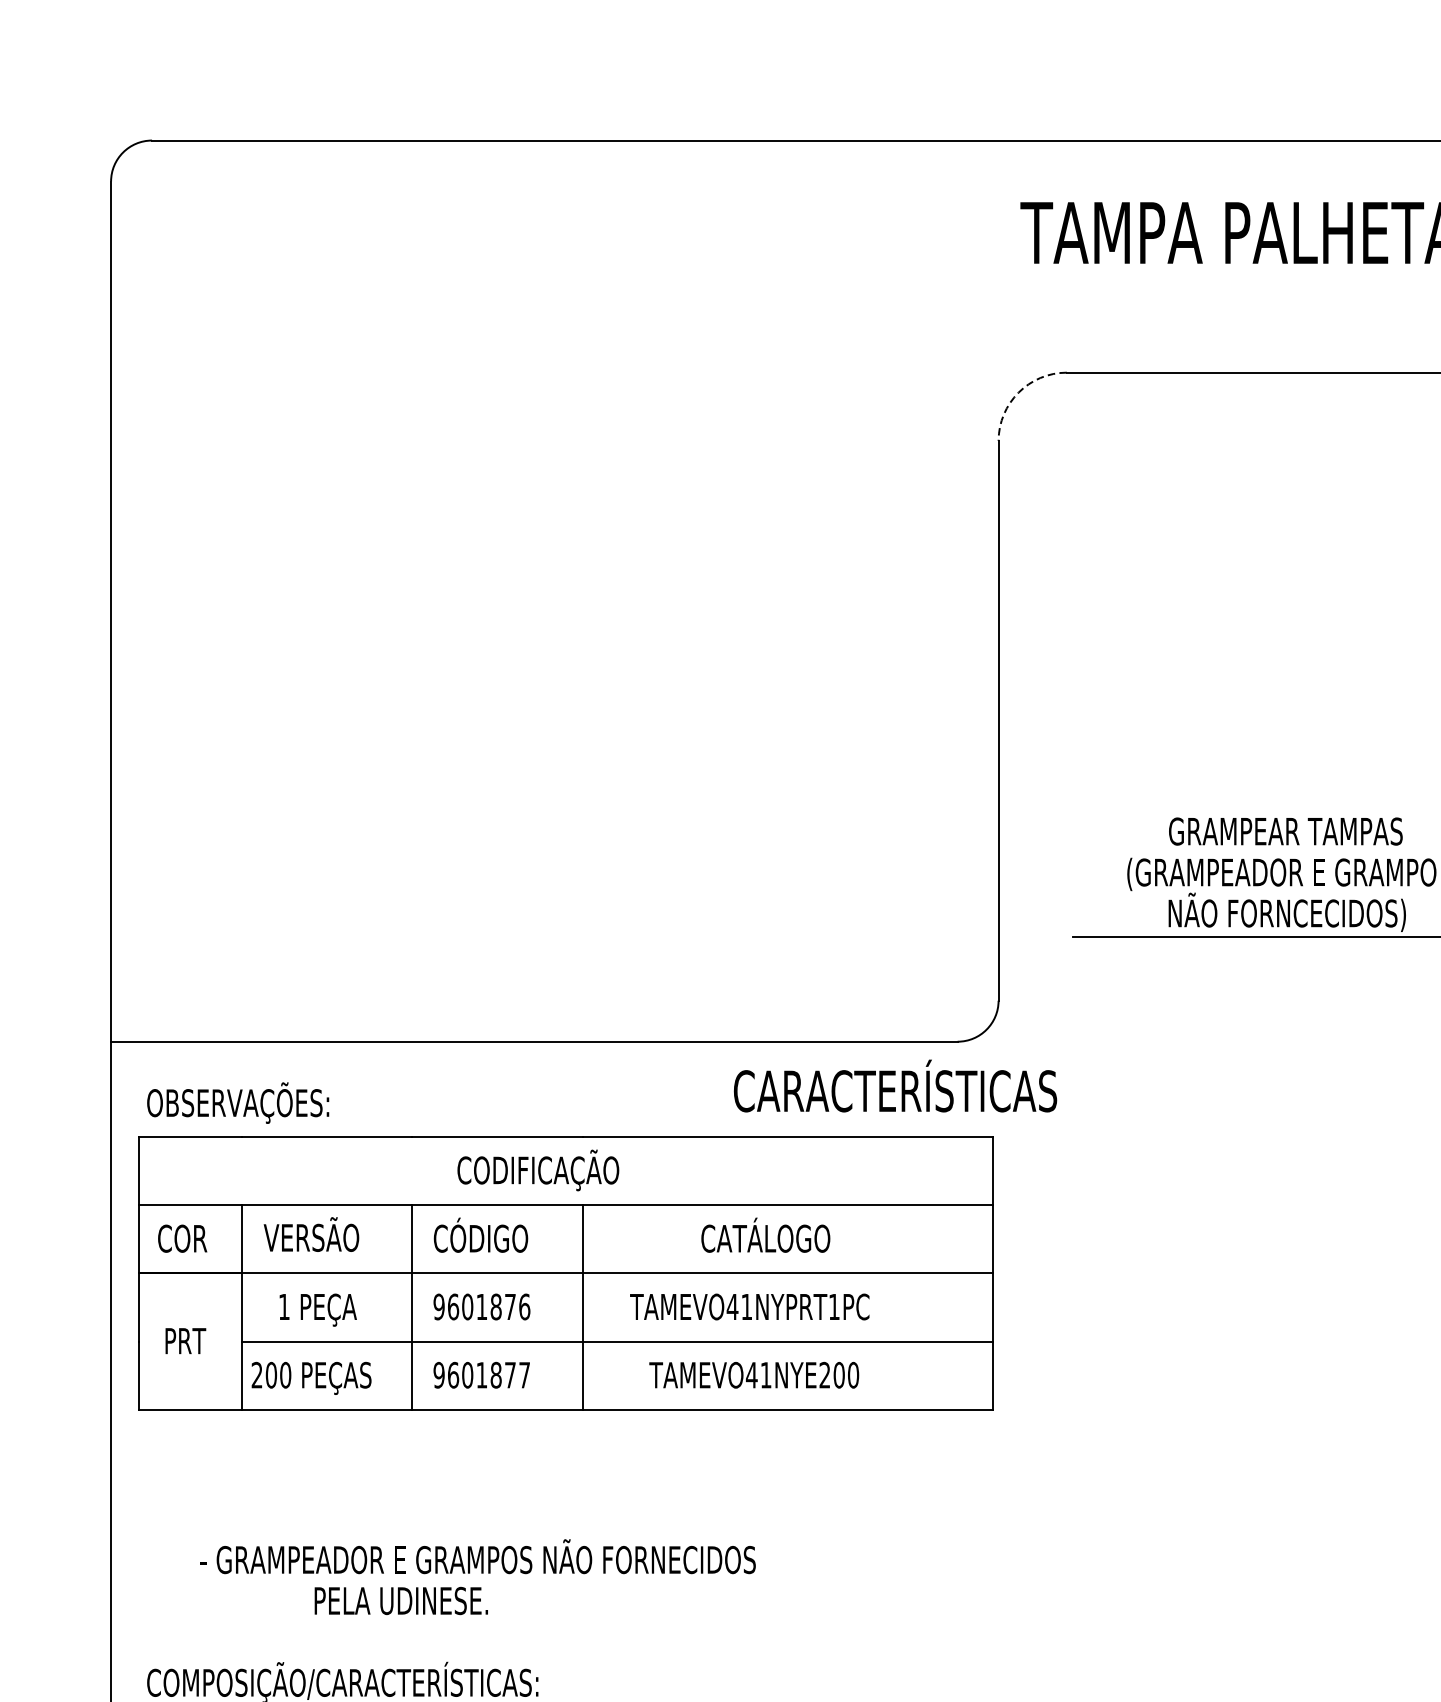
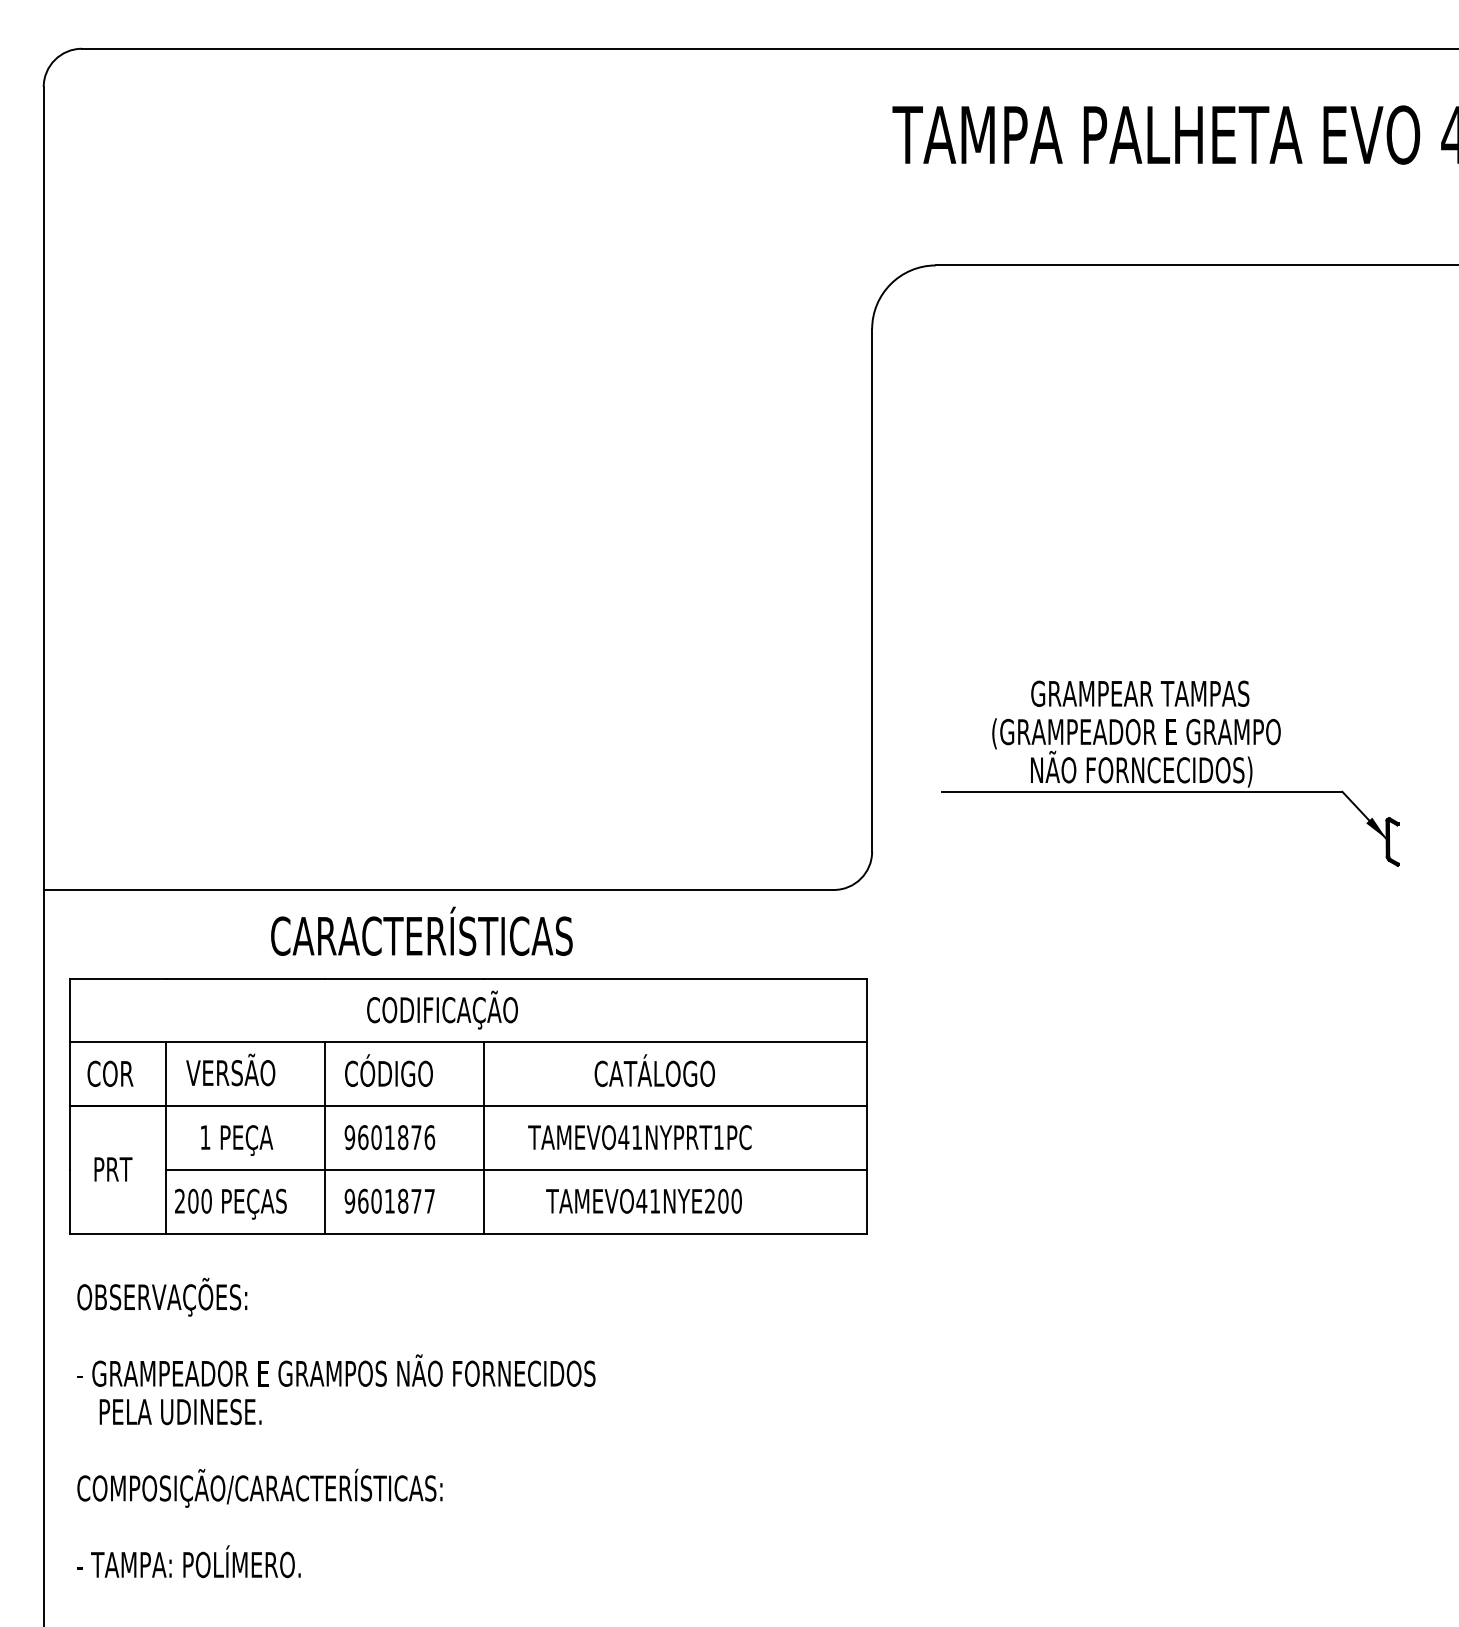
arc: (1018, 393) -> (890, 284), dashed -> solid
text: (895, 1085) -> (421, 930), moved
text: (238, 1102) -> (162, 1296), moved
text: (478, 1556) -> (336, 1370), moved
text: (401, 1600) -> (180, 1411), moved

